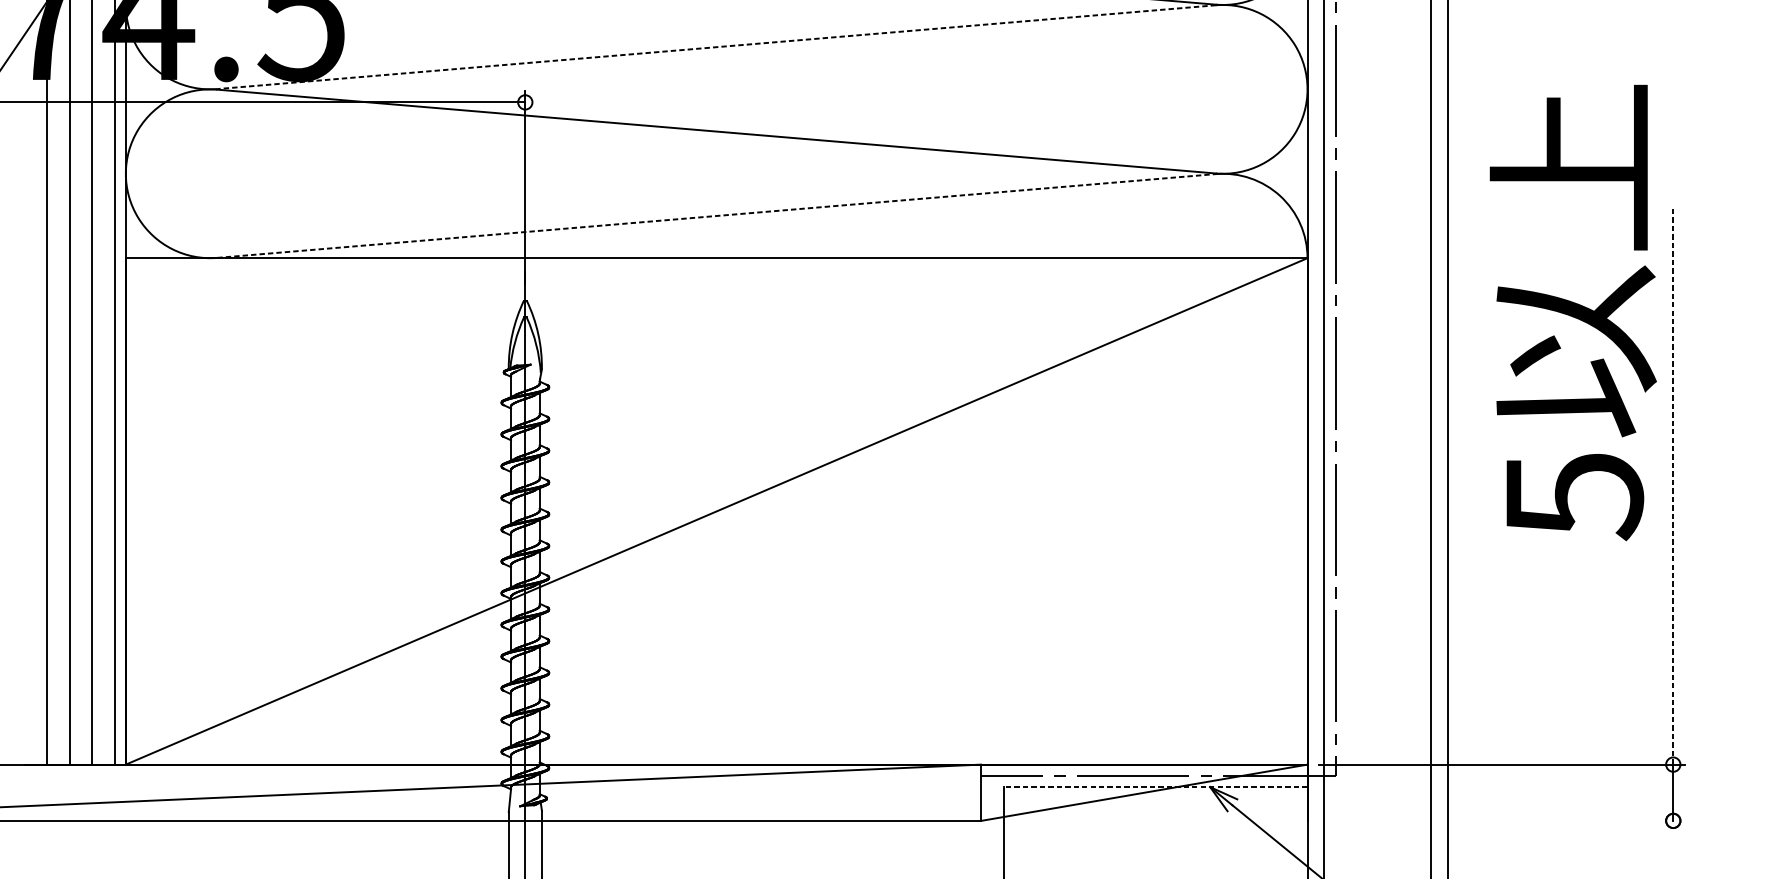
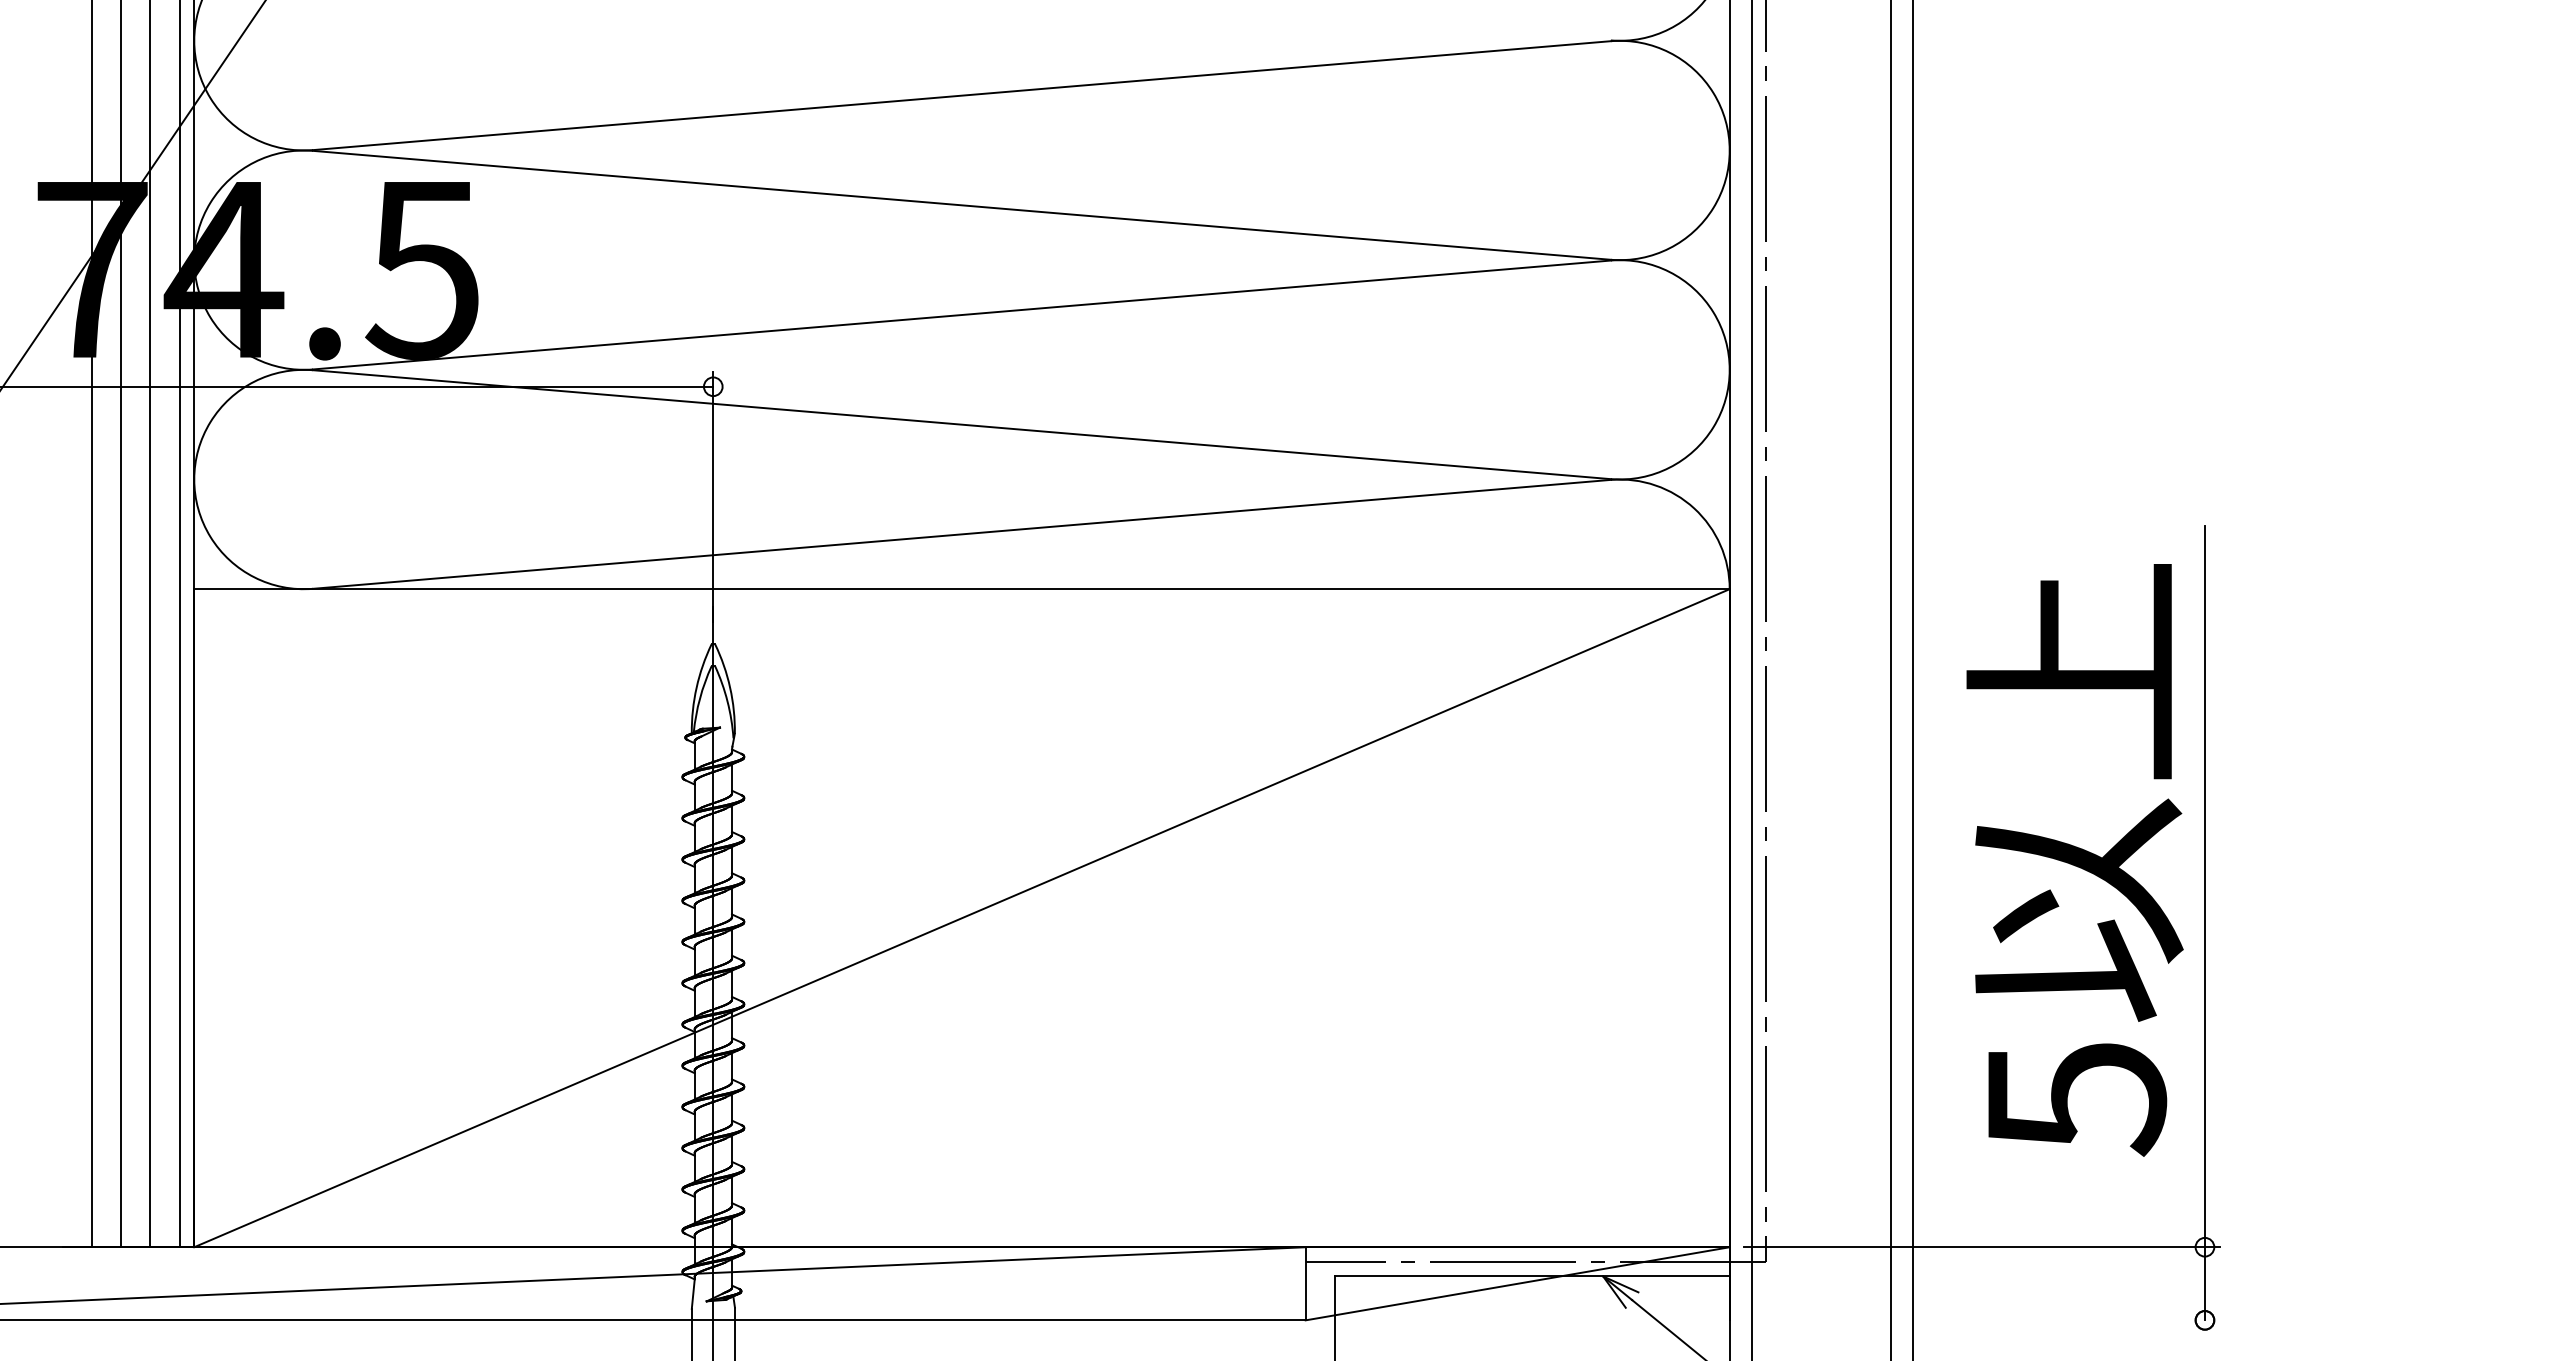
line: (716, 47) -> (961, 315), dashed -> solid
line: (717, 216) -> (962, 534), dashed -> solid
text: (1572, 313) -> (2074, 860), moved
line: (1672, 486) -> (2204, 886), dashed -> solid
line: (1154, 787) -> (1531, 1276), dashed -> solid

